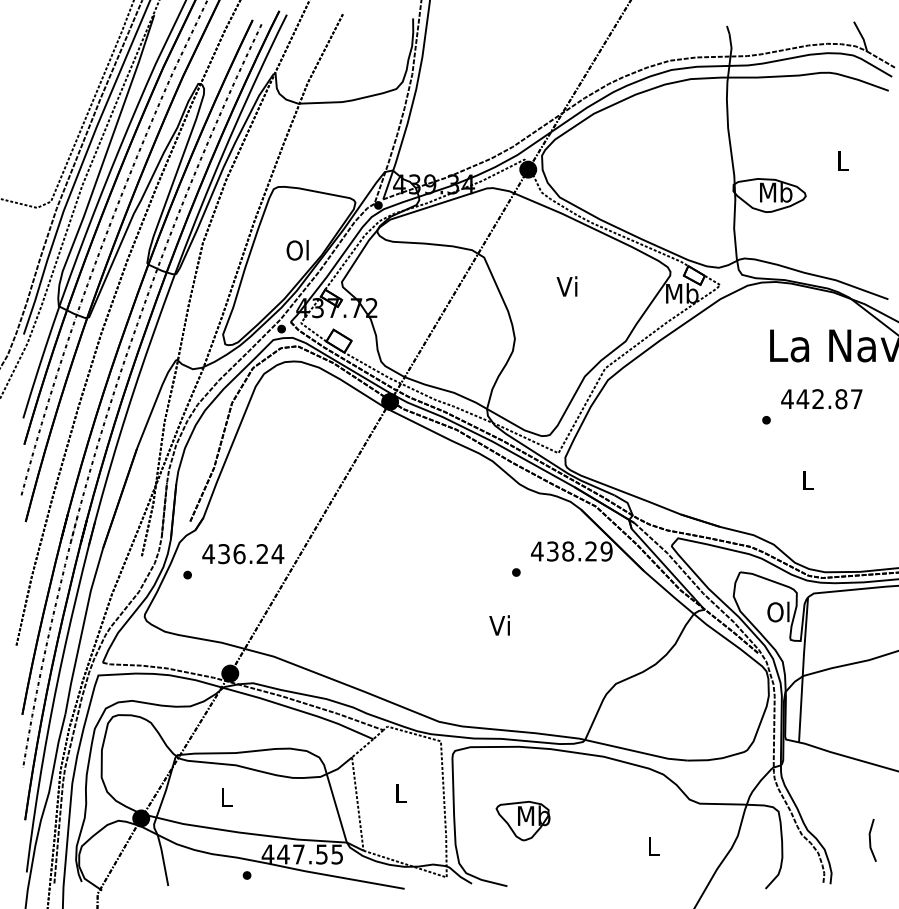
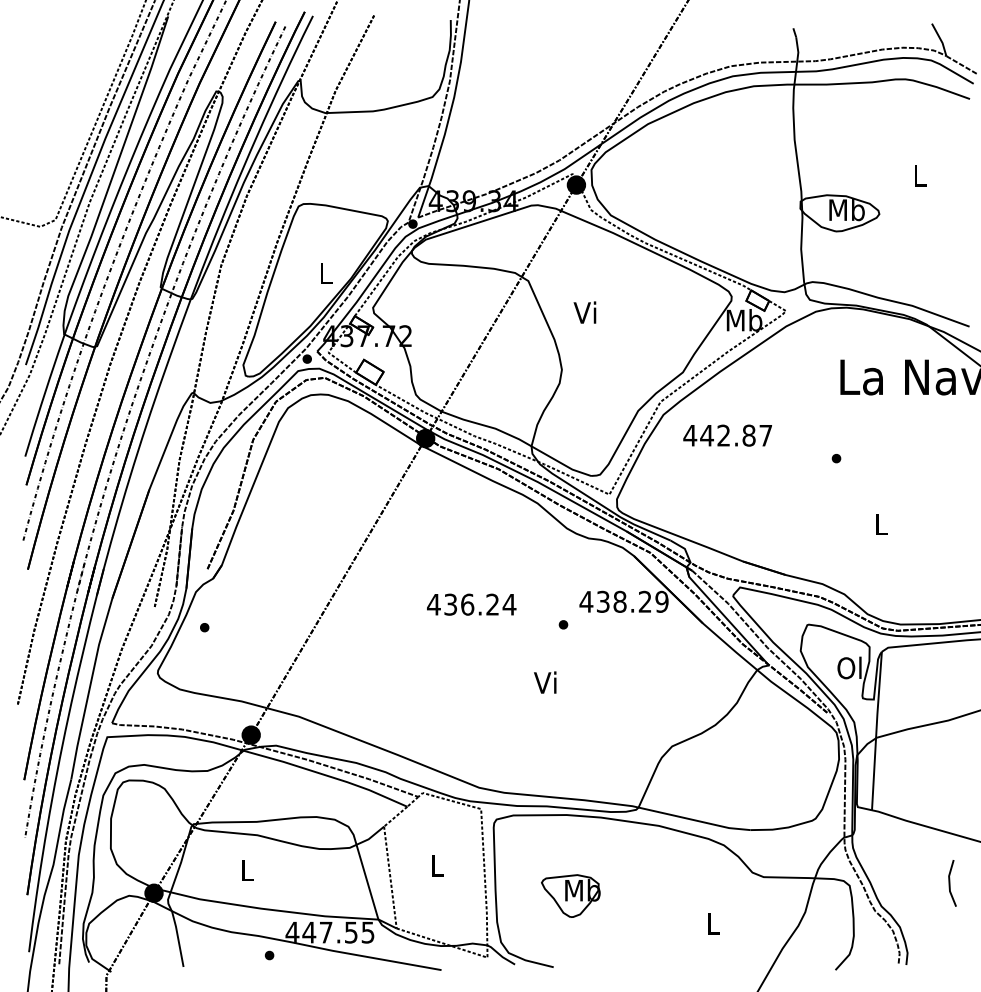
text: (297, 250) -> (324, 273), Ol -> L
text: (566, 286) -> (584, 312), moved
text: (821, 399) -> (727, 435), moved
text: (243, 554) -> (471, 605), moved
line: (870, 839) -> (950, 882), moved

